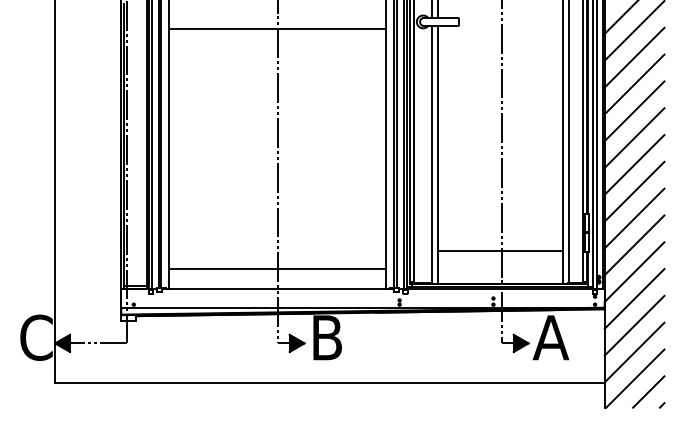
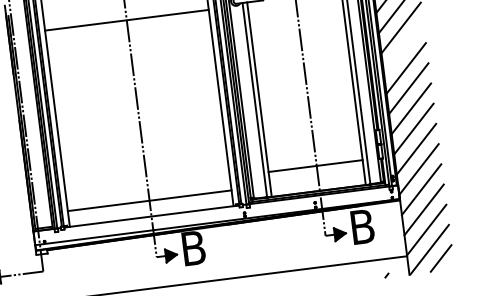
line: (634, 111) -> (403, 48), removed
text: (550, 337) -> (361, 226), A -> B
line: (661, 405) -> (386, 275), moved

